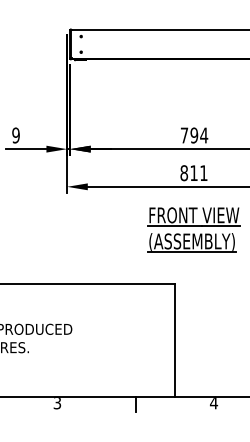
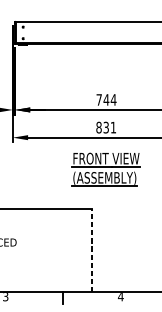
text: (194, 135) -> (106, 99), 794 -> 744
text: (193, 173) -> (105, 127), 811 -> 831
line: (175, 339) -> (92, 249), solid -> dashed

